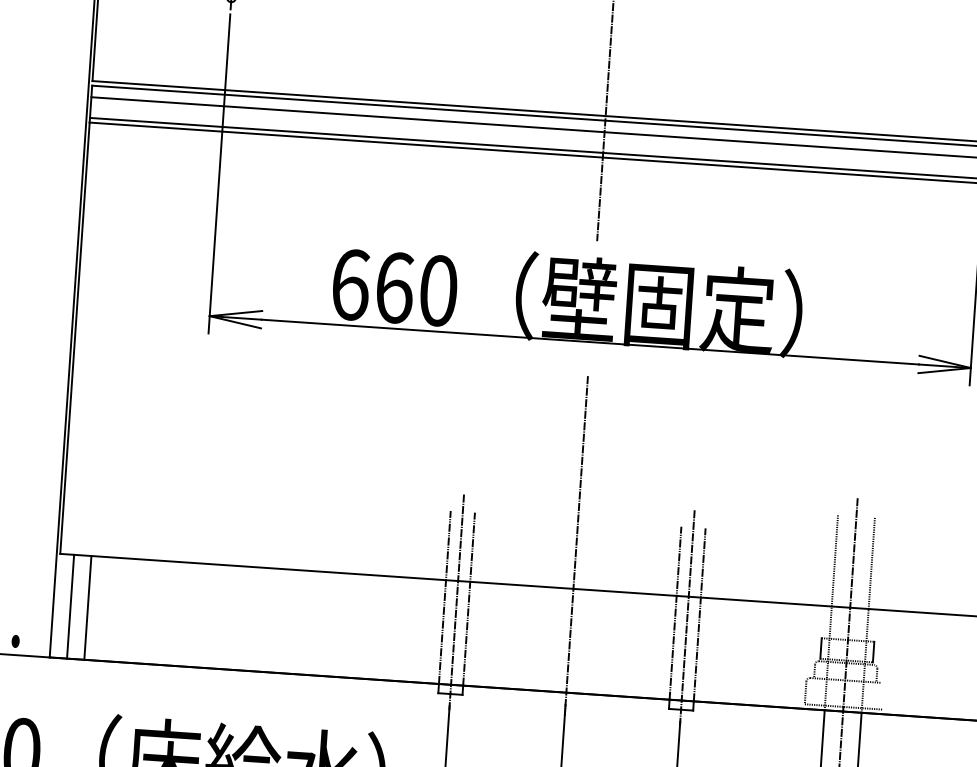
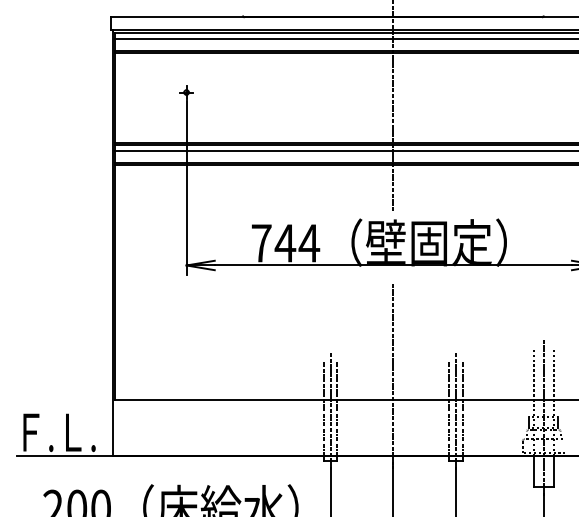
text: (394, 288) -> (285, 243), 660 -> 744
line: (71, 606) -> (122, 427), removed
line: (88, 607) -> (131, 427), removed

